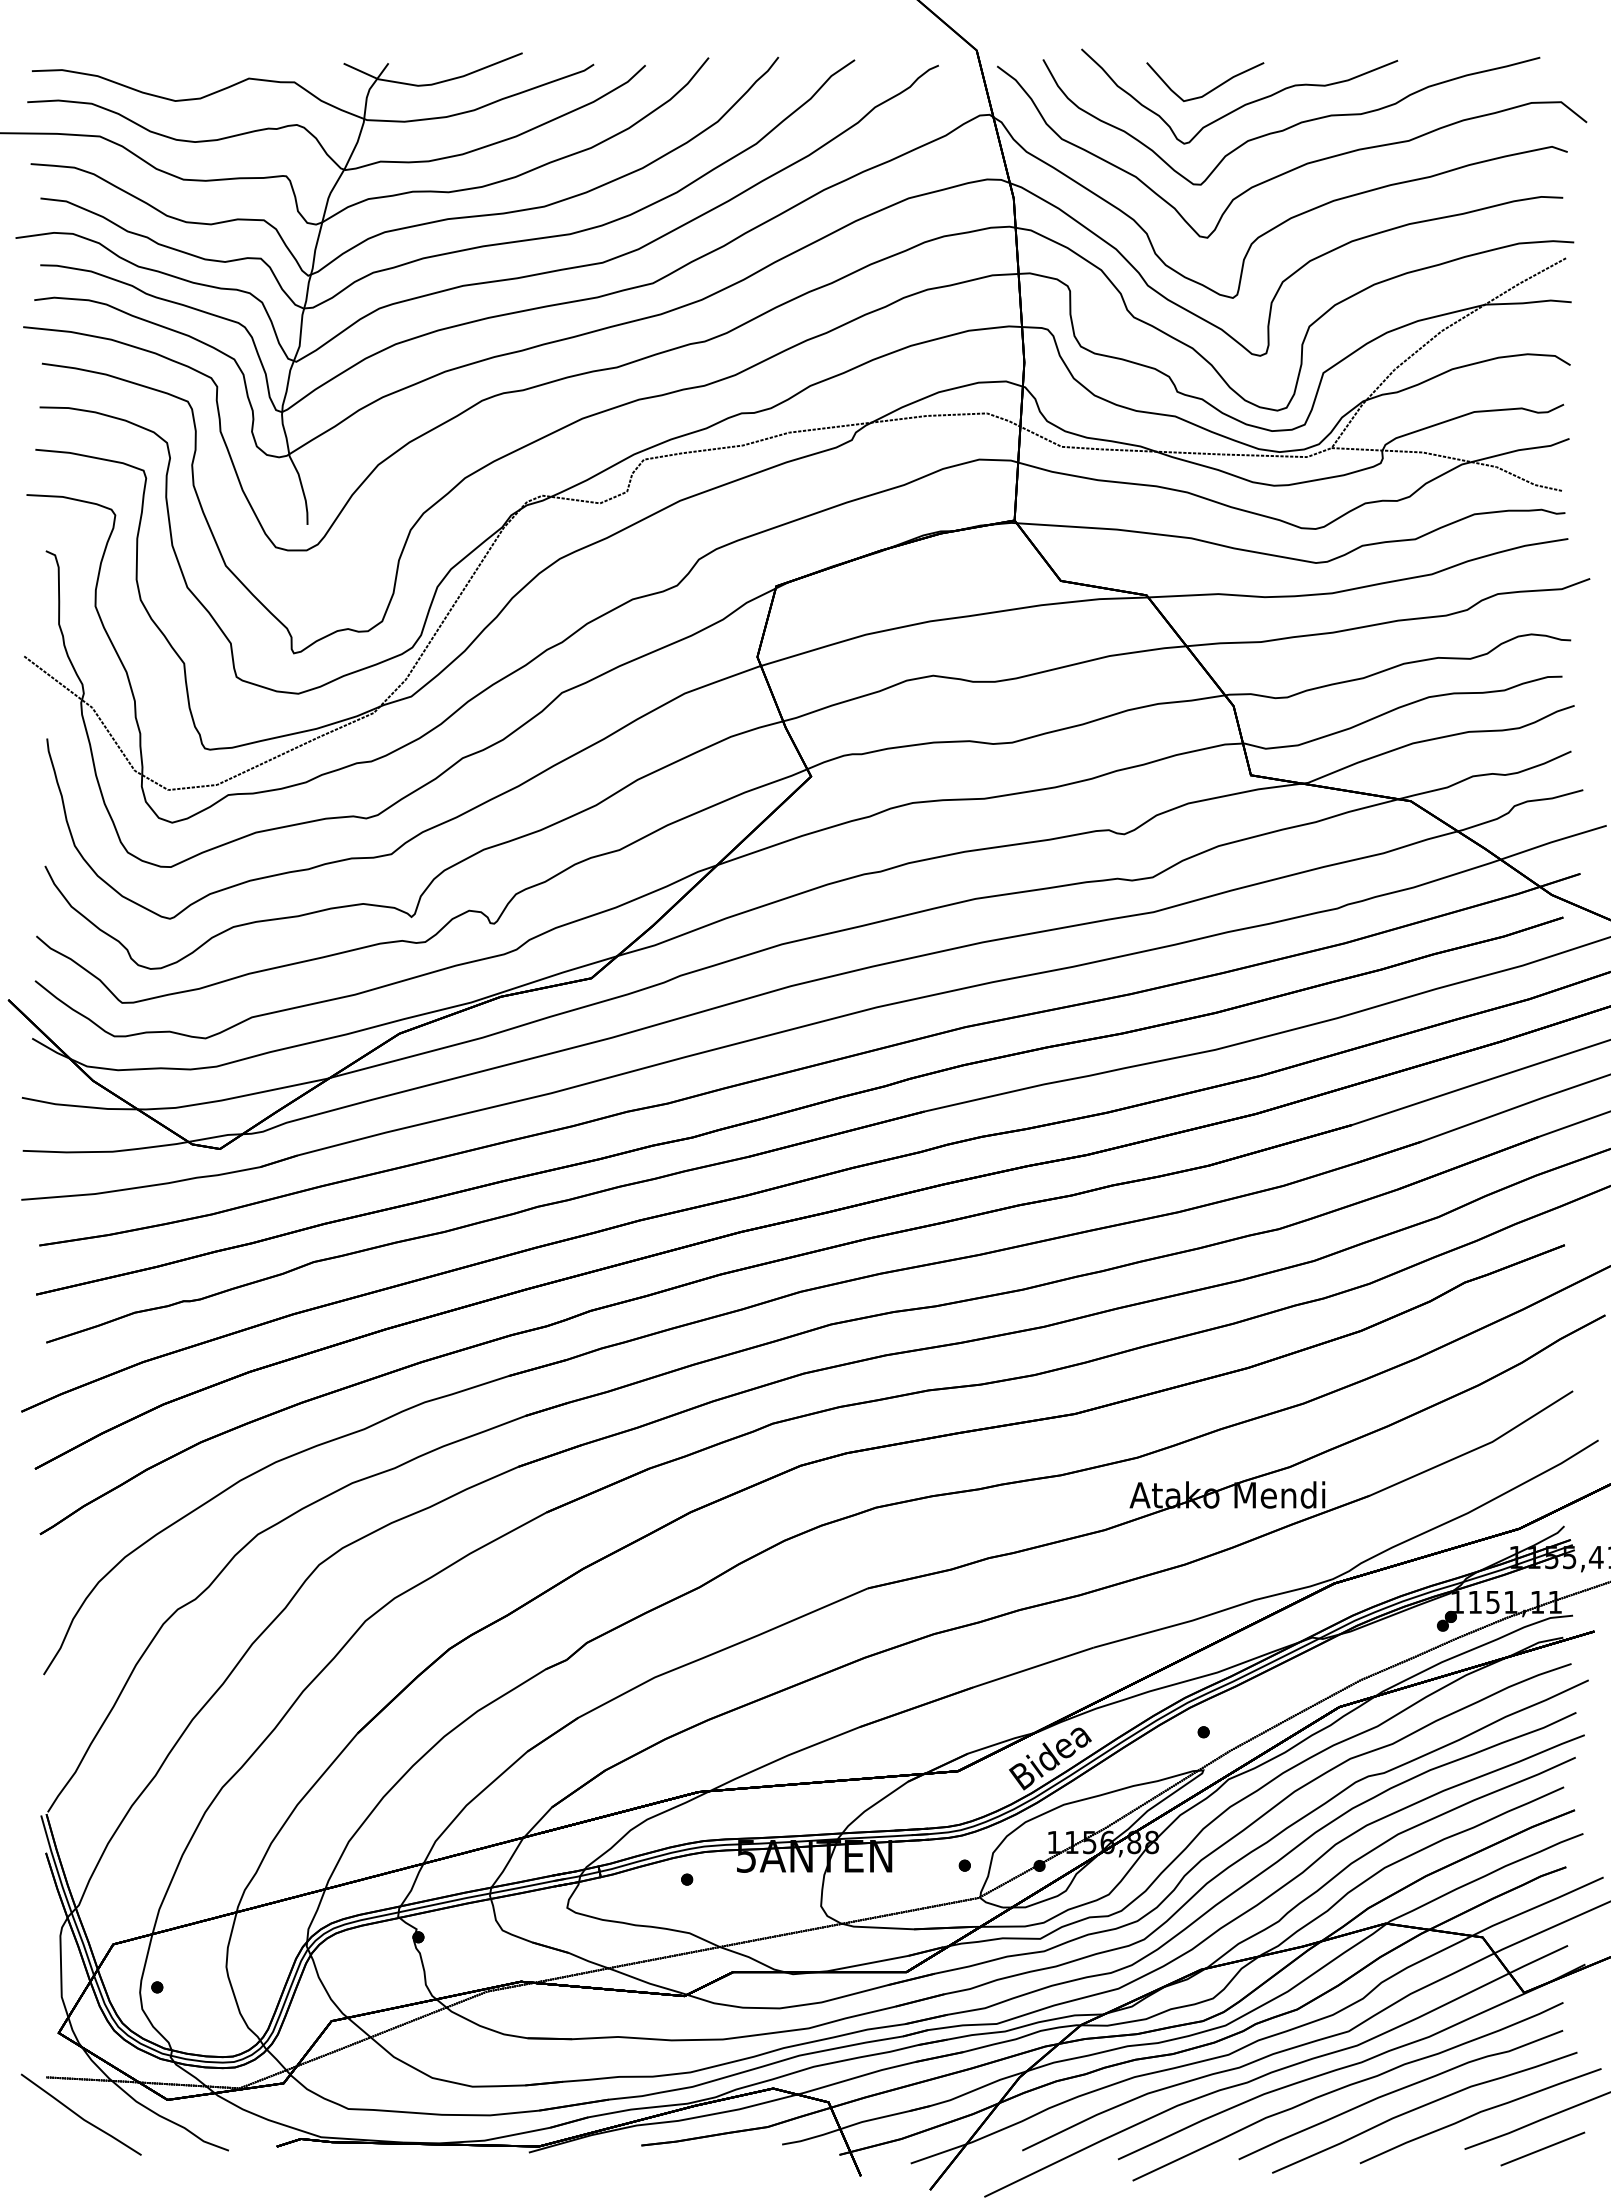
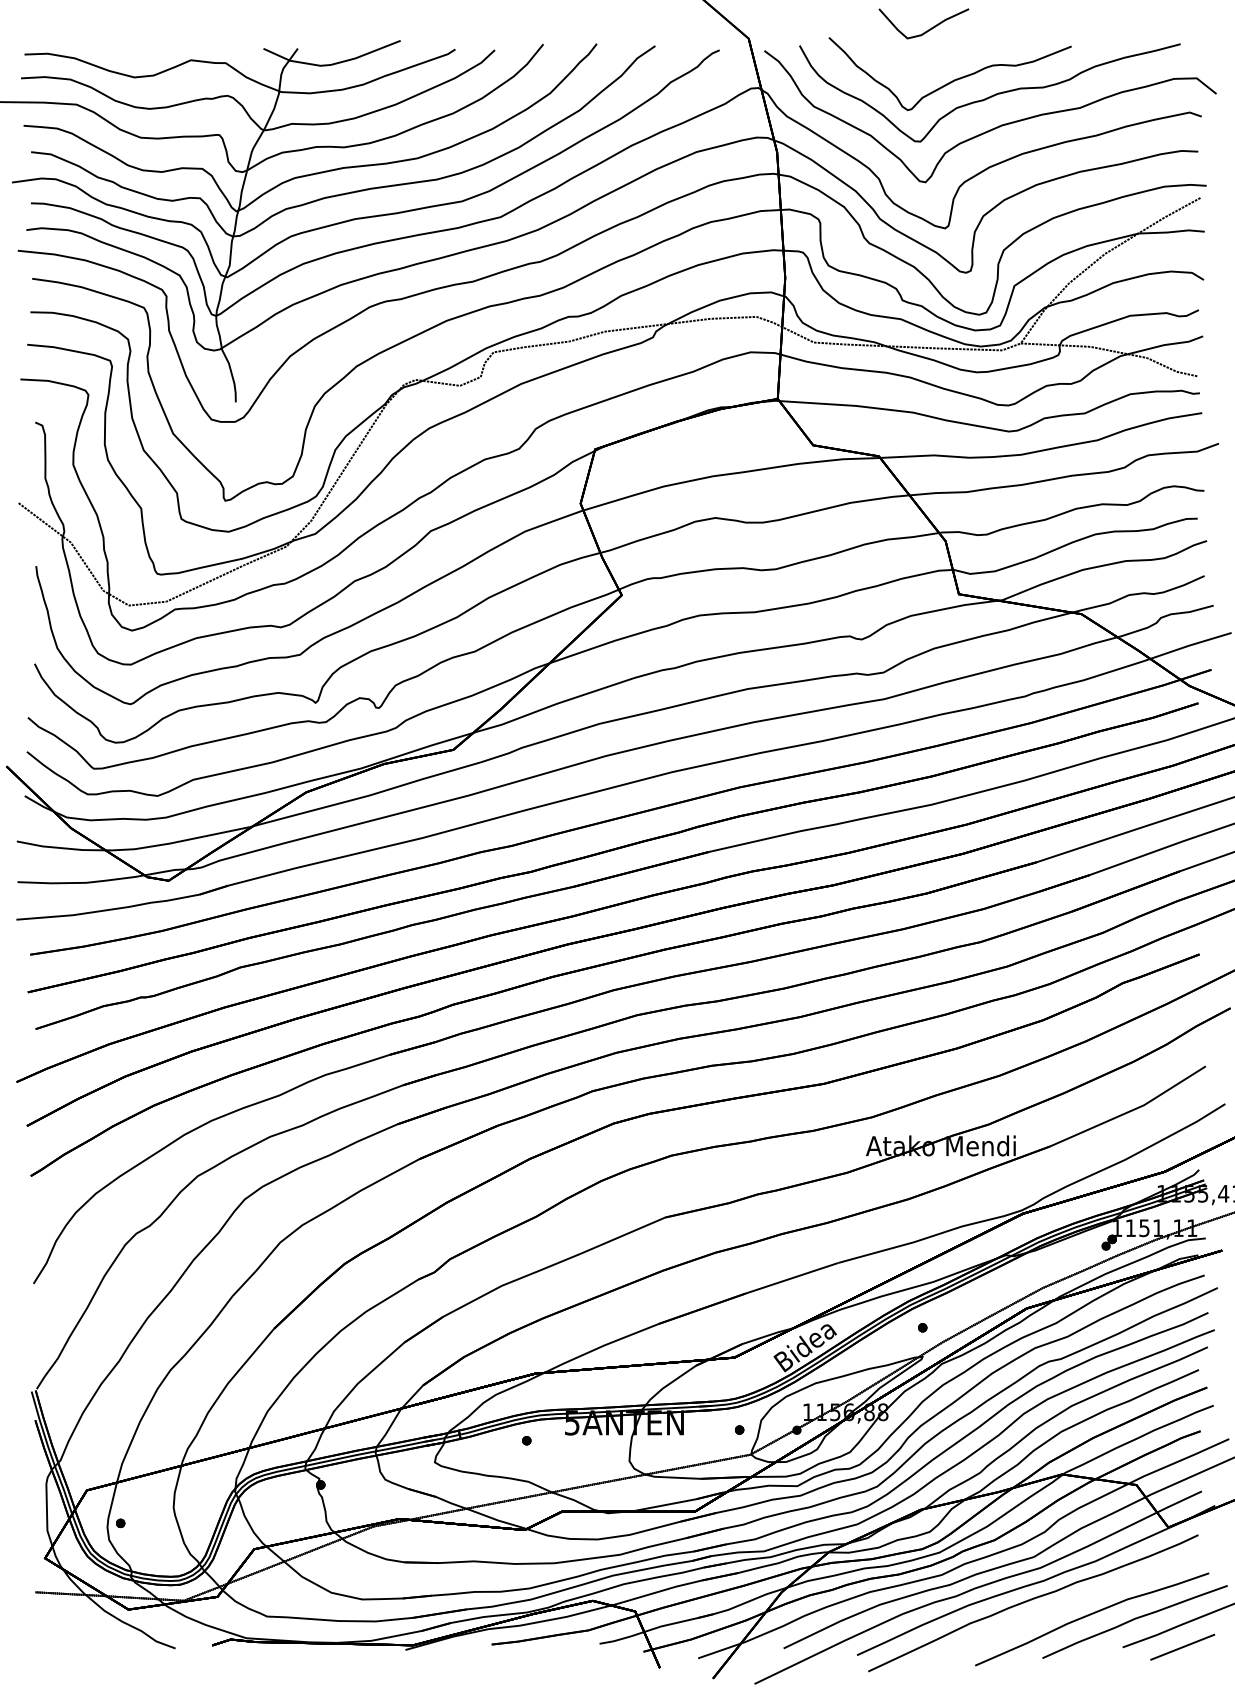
curve: (1211, 89) -> (928, 29), moved
curve: (1400, 2090) -> (1073, 1602), removed
line: (79, 2115) -> (61, 1621), removed

